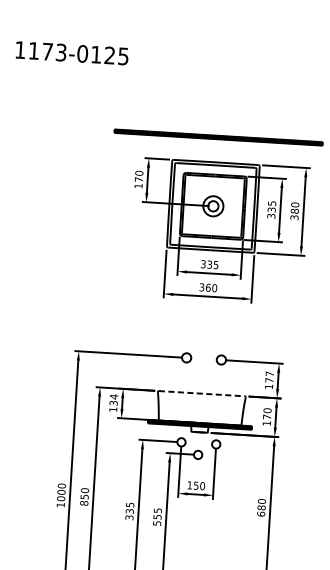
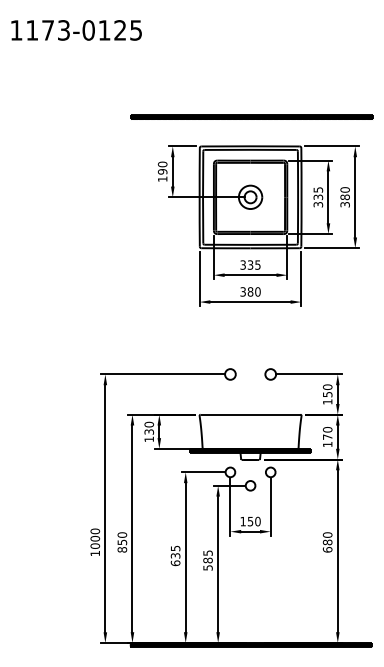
text: (138, 179) -> (162, 171), 170 -> 190
text: (208, 287) -> (250, 291), 360 -> 380
text: (269, 376) -> (327, 390), 177 -> 150
line: (201, 393) -> (250, 414), dashed -> solid
text: (114, 396) -> (149, 424), 134 -> 130
text: (129, 517) -> (175, 563), 335 -> 635
text: (157, 517) -> (207, 560), 555 -> 585

